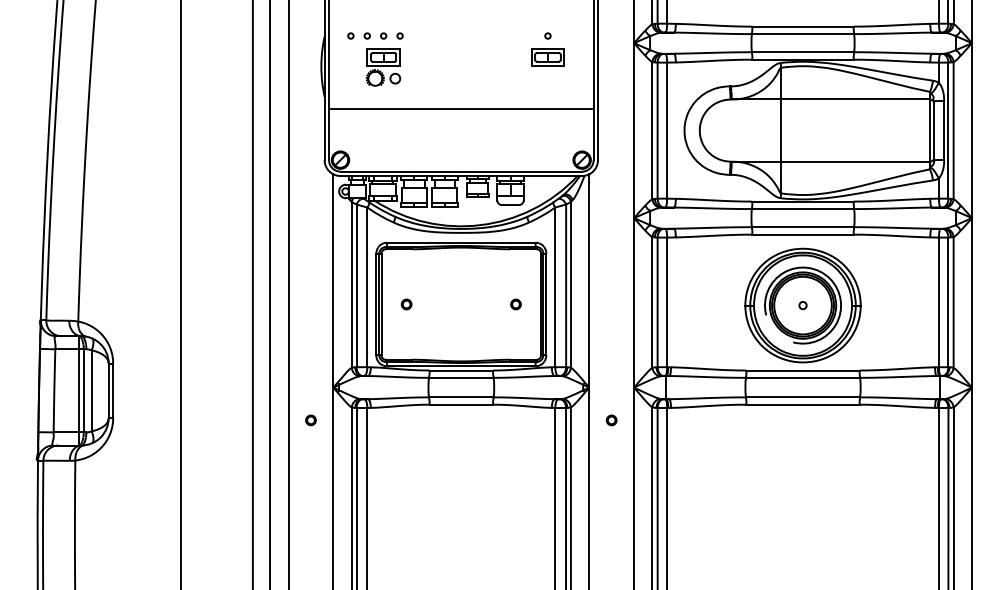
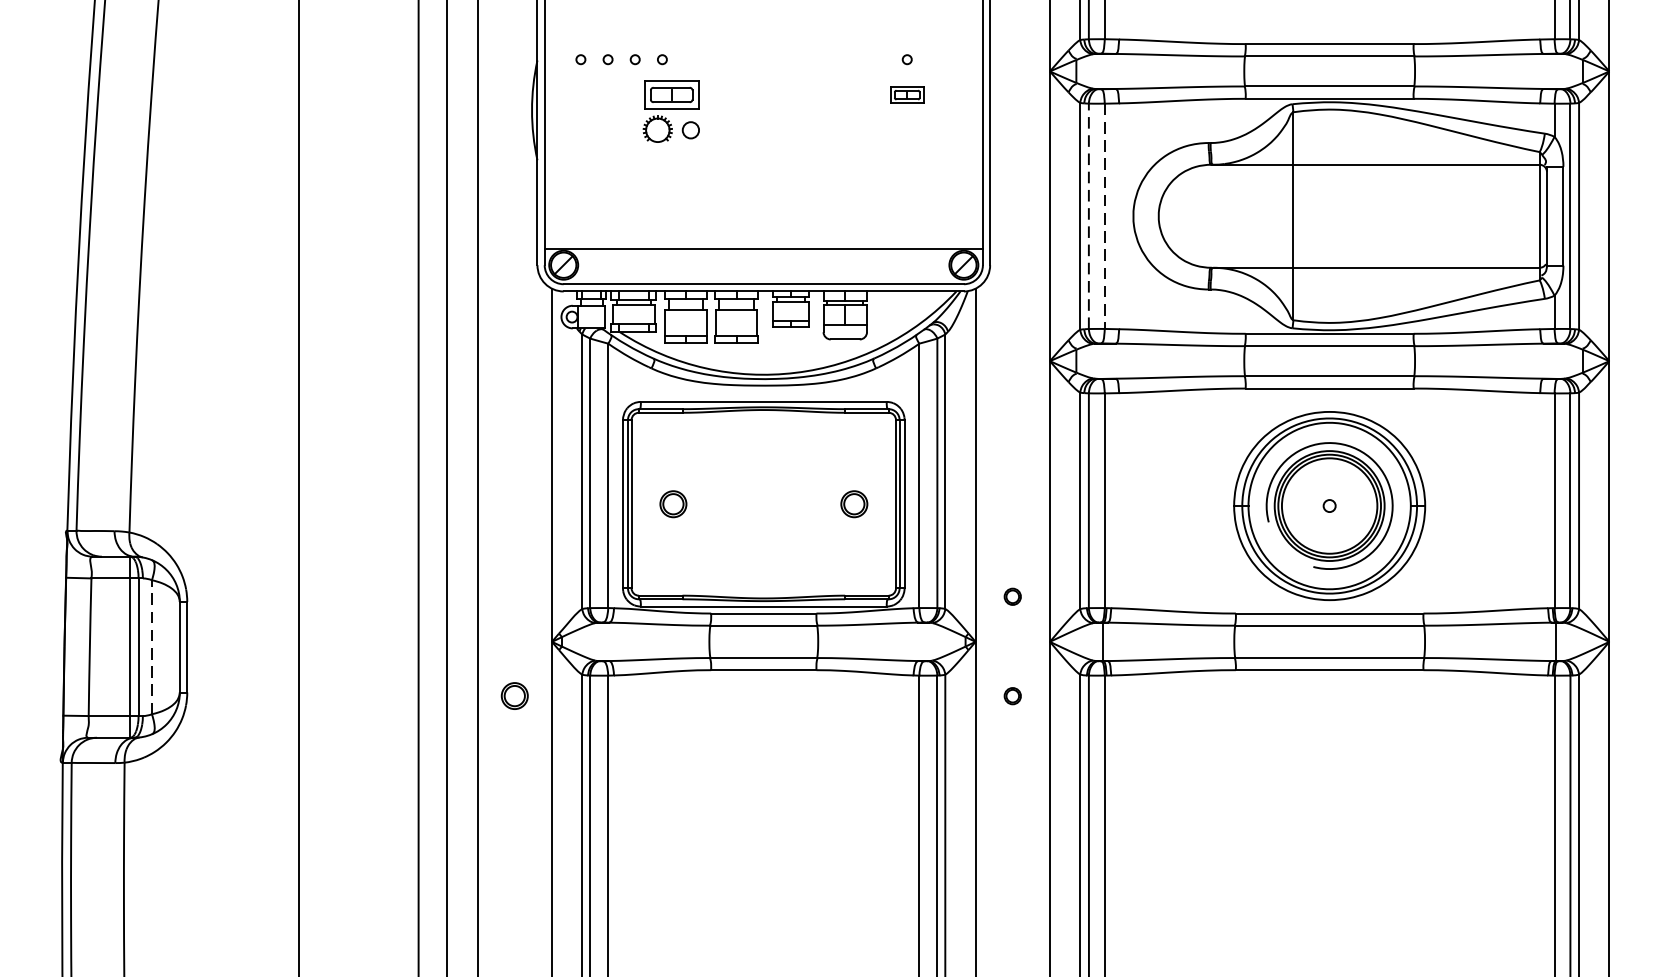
part: (547, 57) -> (906, 95), size x0.6
part: (383, 67) -> (671, 111), moved
line: (461, 109) -> (764, 249), moved
line: (657, 130) -> (1088, 216), solid -> dashed
line: (667, 131) -> (1105, 217), solid -> dashed
part: (406, 304) -> (673, 504), size x1.6
part: (515, 304) -> (853, 504), size x1.6
part: (611, 360) -> (1012, 596), added
line: (91, 390) -> (151, 646), solid -> dashed
part: (310, 420) -> (514, 696), size x1.6

